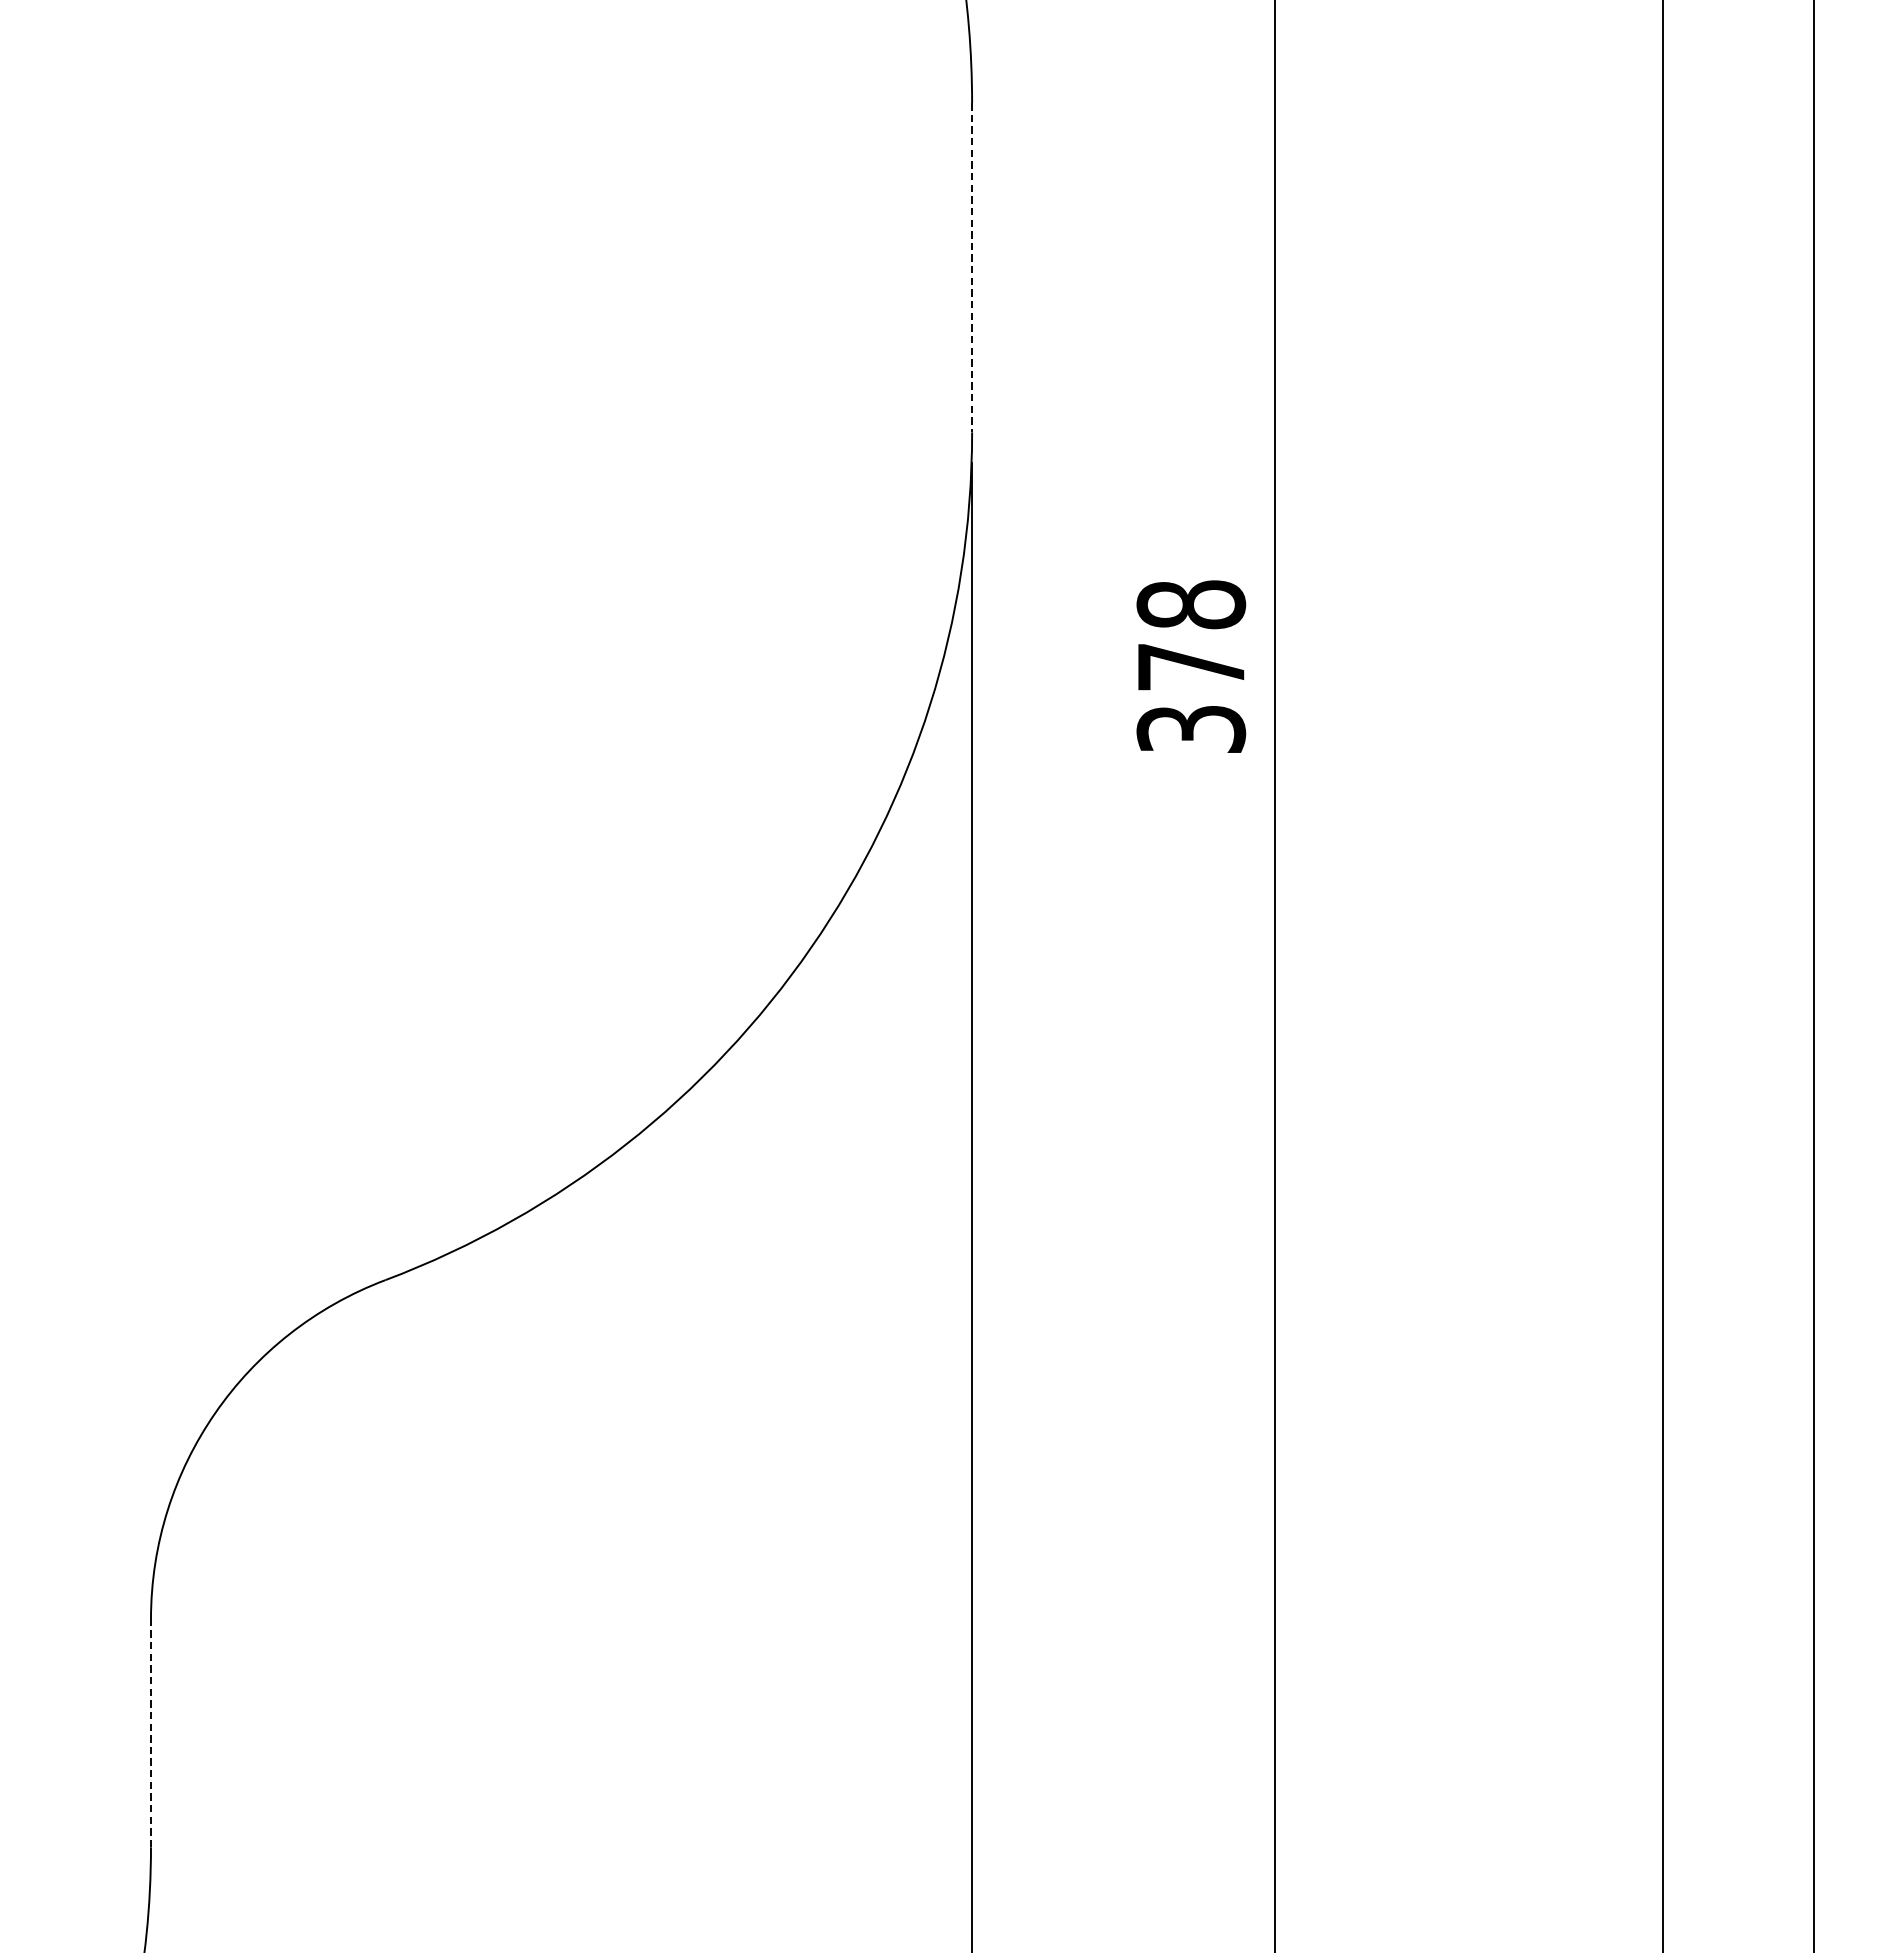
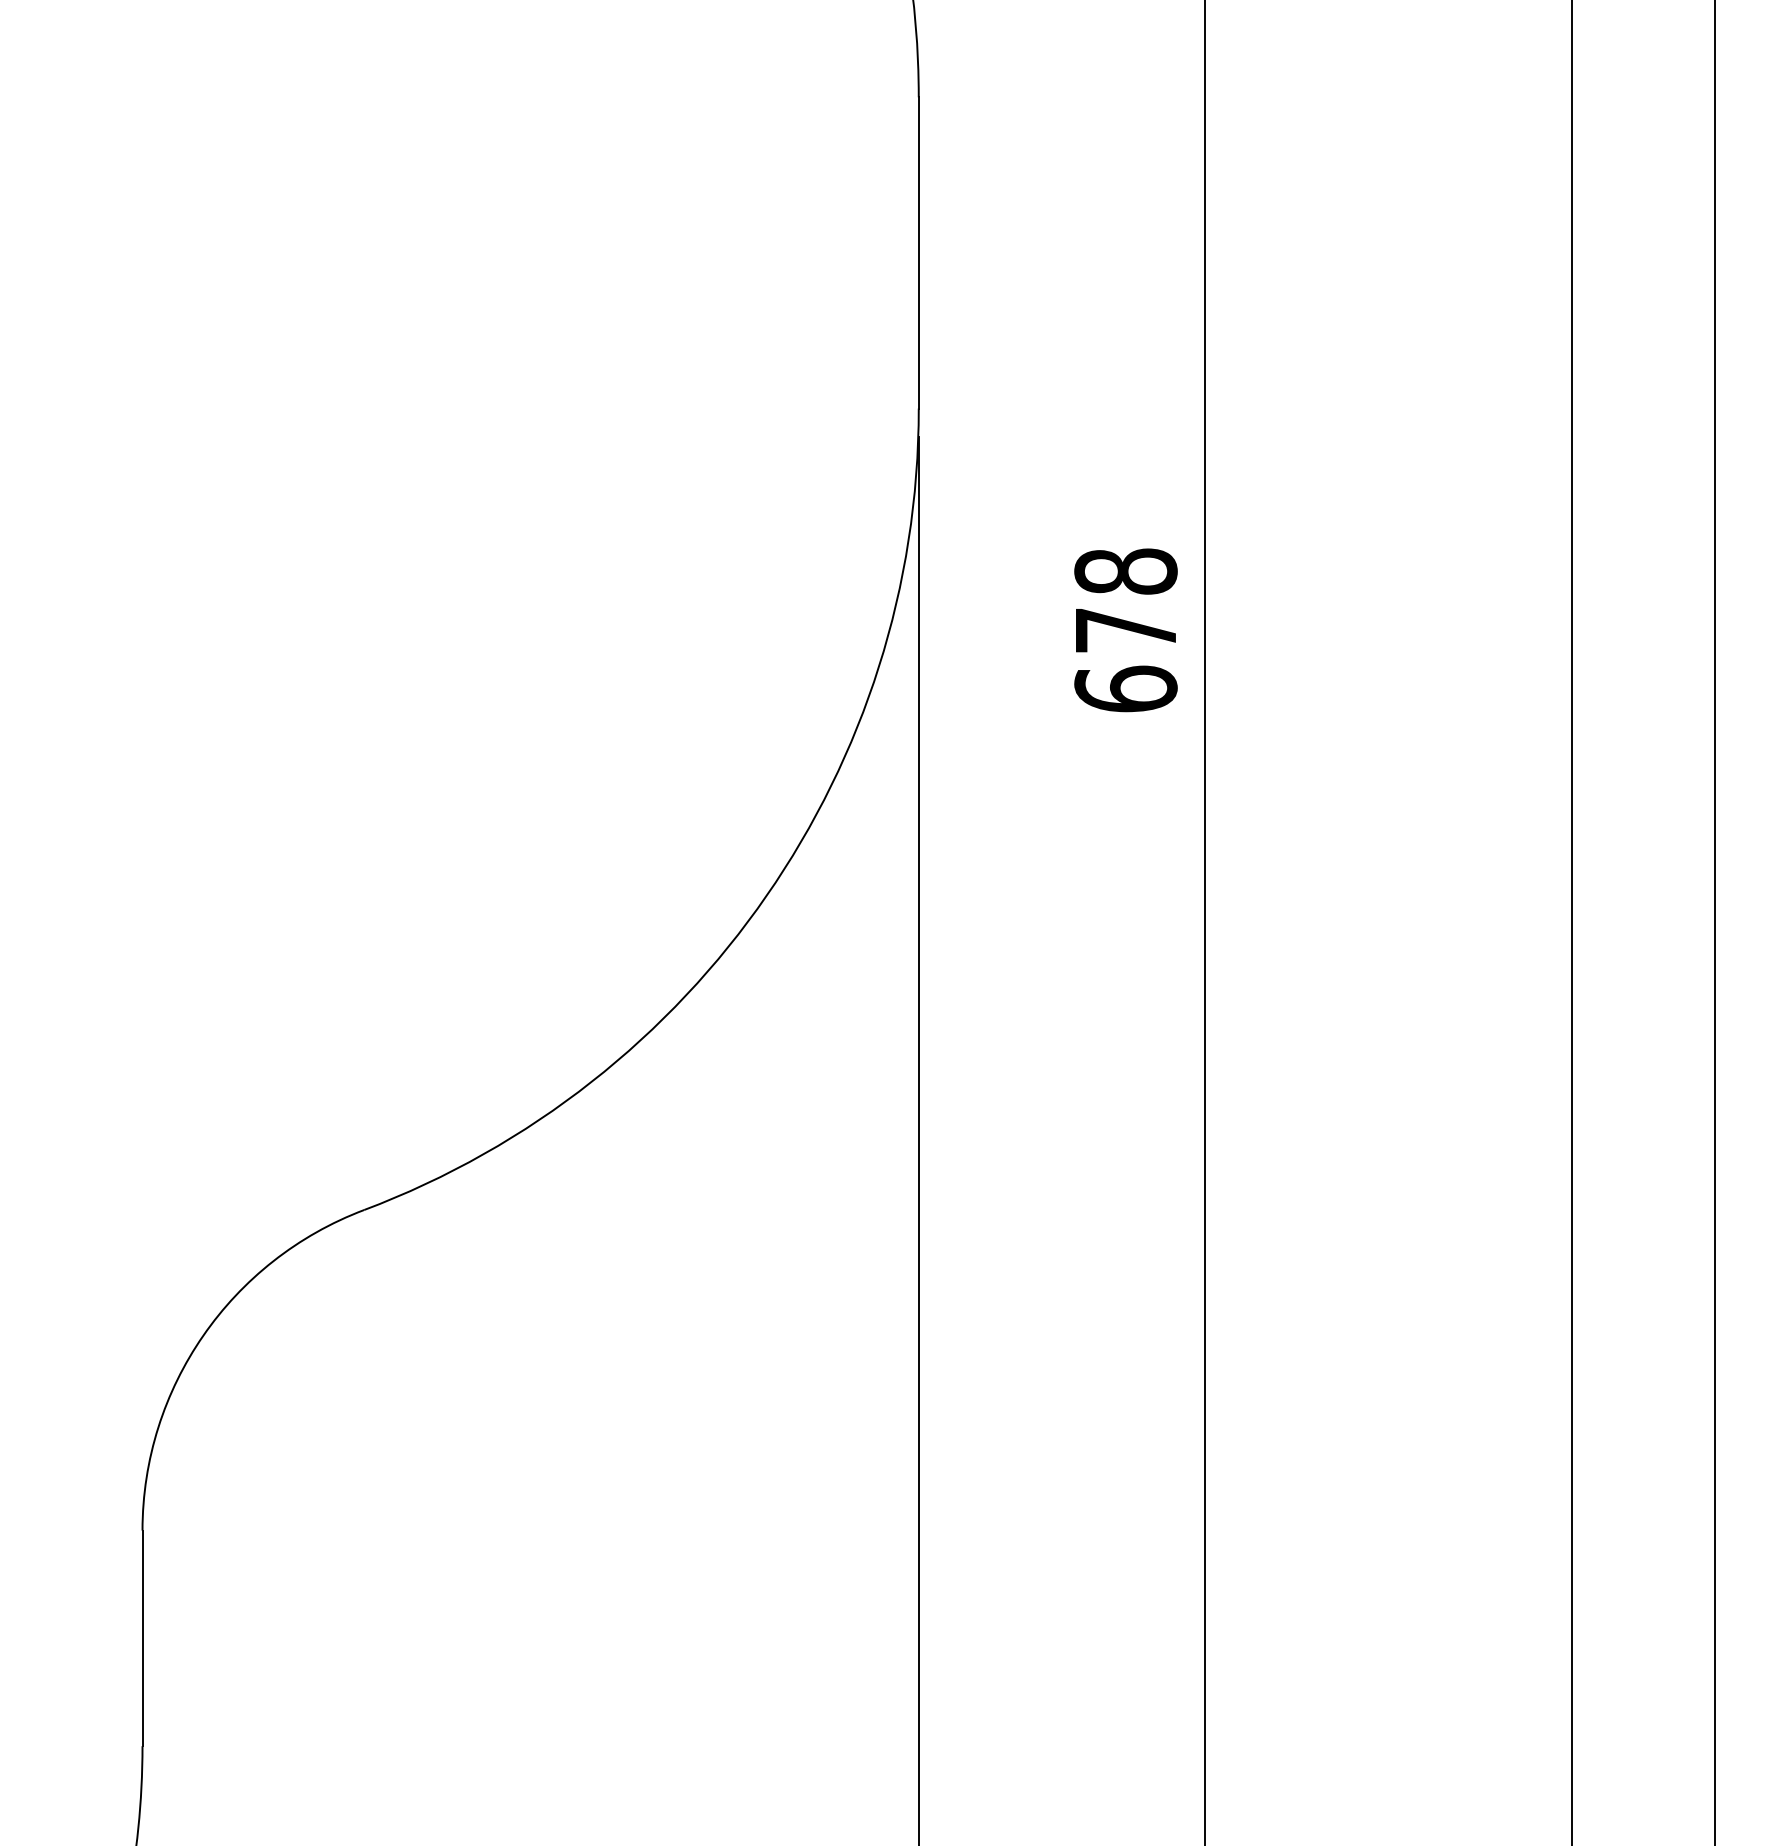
line: (971, 267) -> (918, 252), dashed -> solid
text: (1190, 728) -> (1125, 688), 378 -> 678
line: (150, 1733) -> (142, 1638), dashed -> solid

